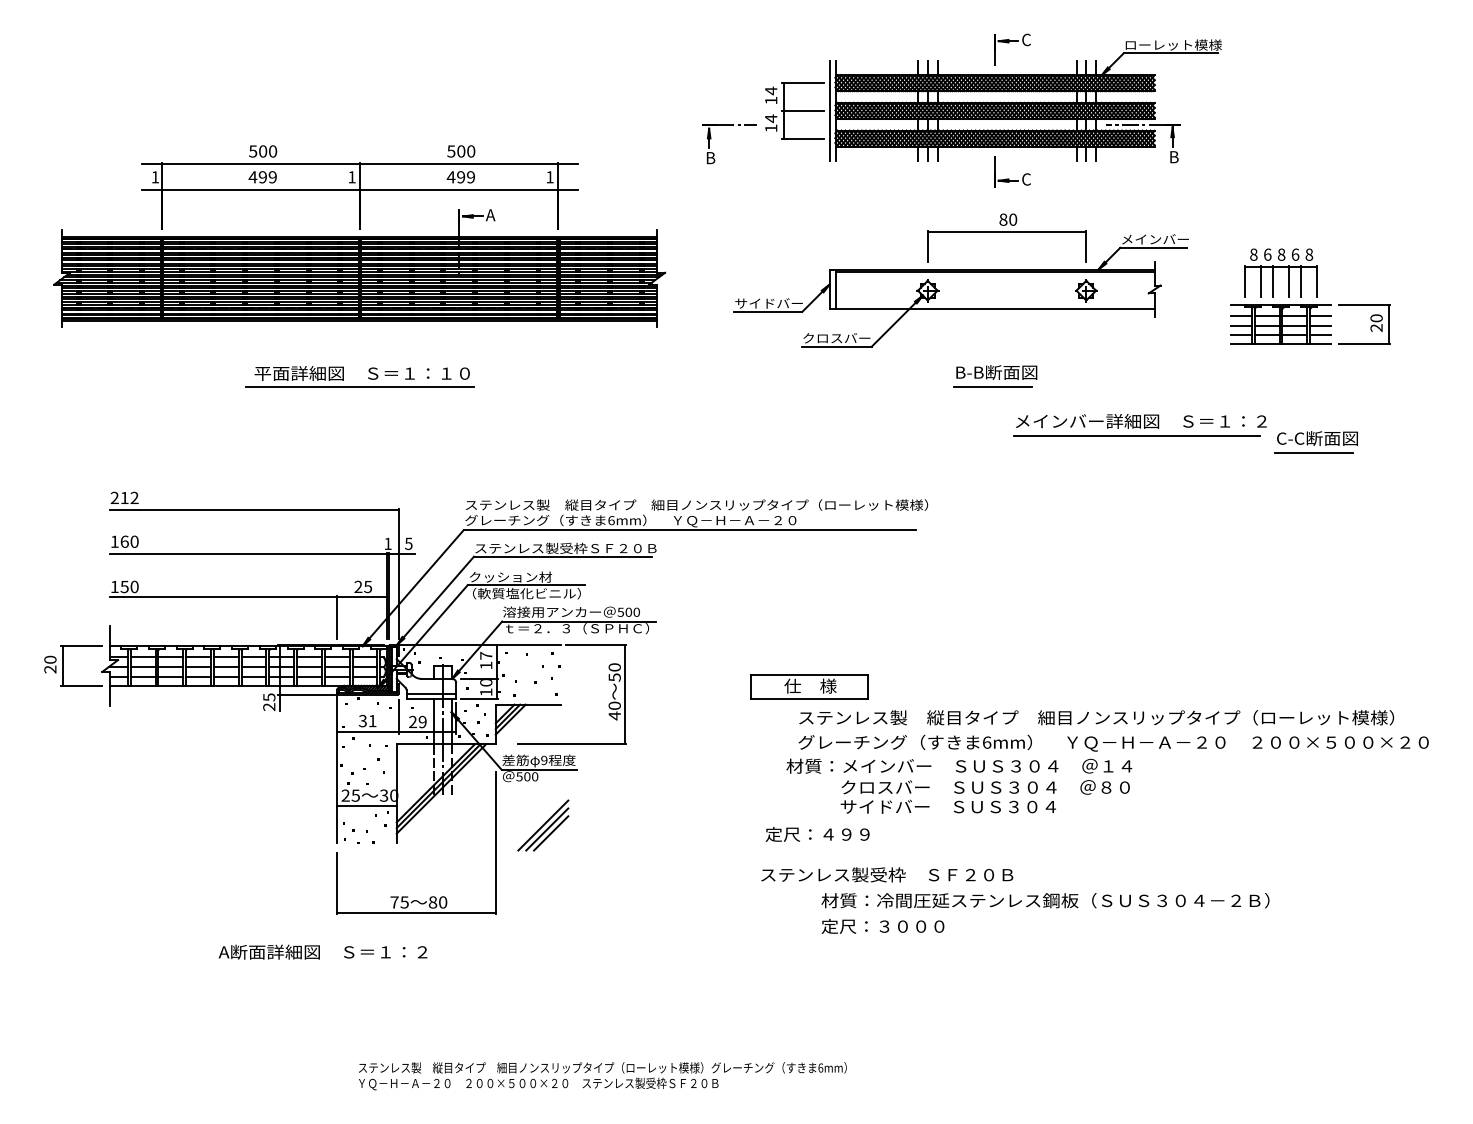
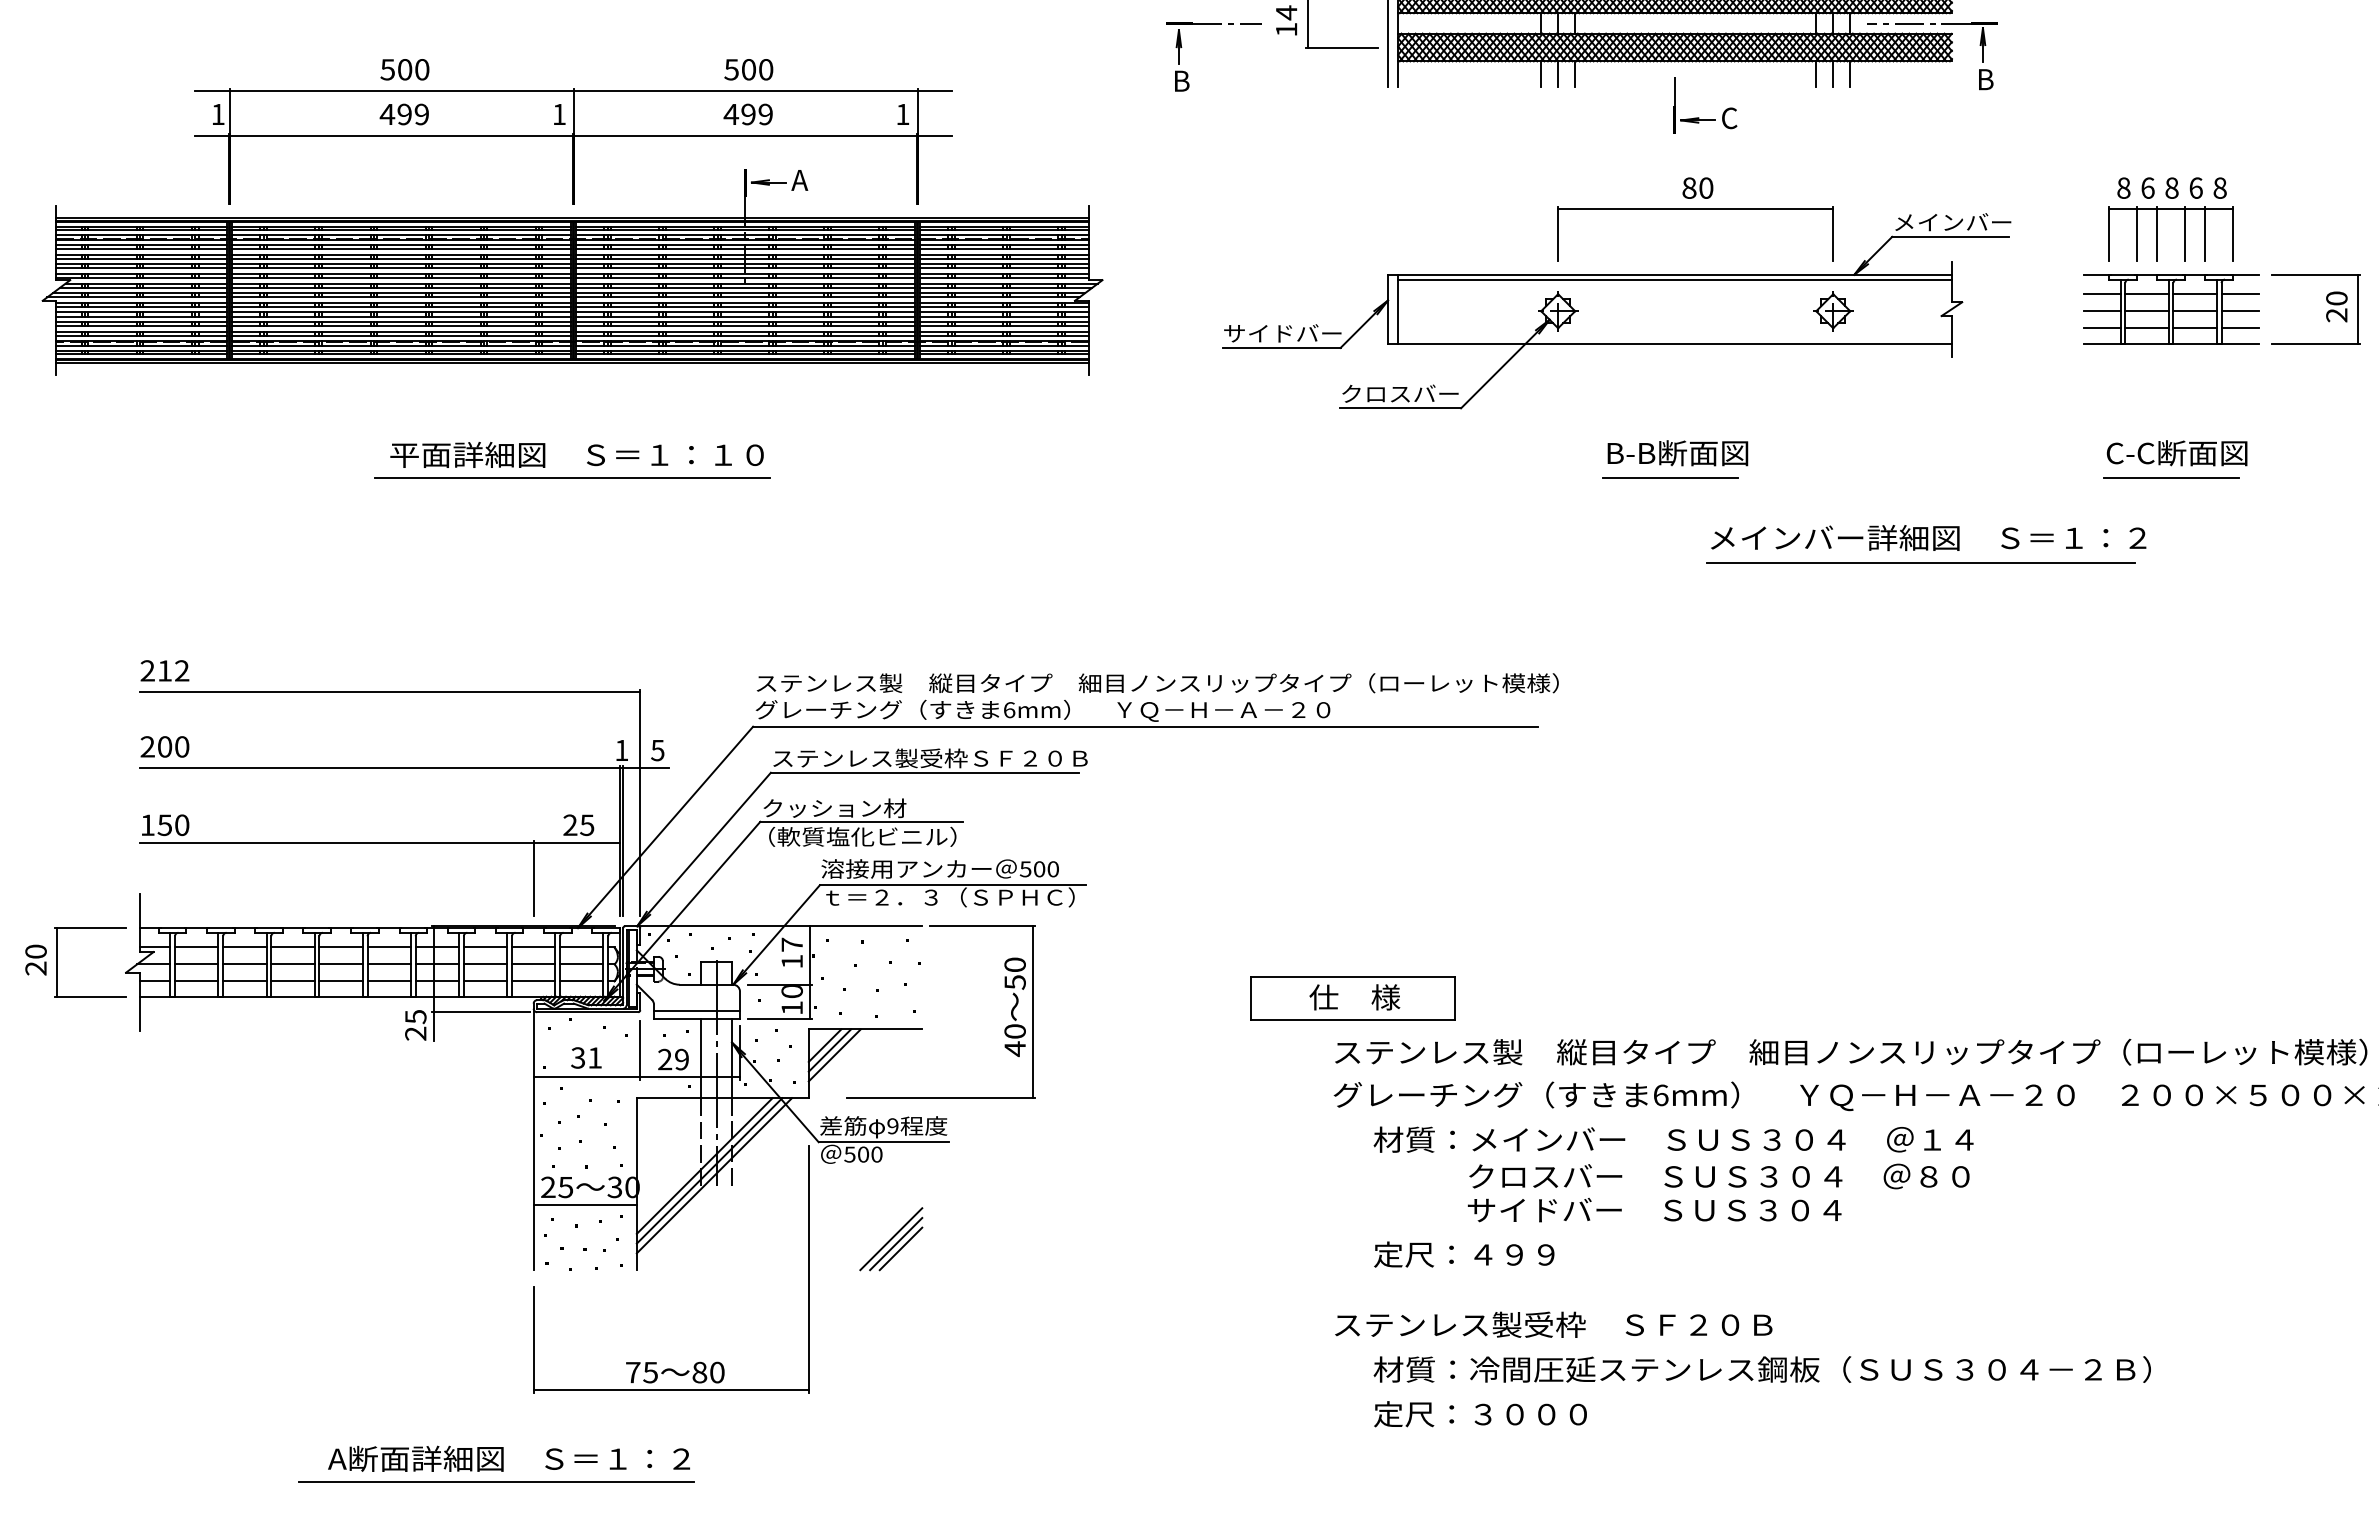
part: (1310, 296) -> (2222, 260), moved
part: (1315, 442) -> (2173, 460), moved
text: (119, 541) -> (155, 746), 160 -> 200
text: (959, 785) -> (1673, 1173), moved
part: (543, 825) -> (891, 1239), size x0.71
text: (817, 834) -> (1464, 1254), moved
text: (887, 874) -> (1554, 1324), moved
line: (315, 965) -> (495, 1481), added

